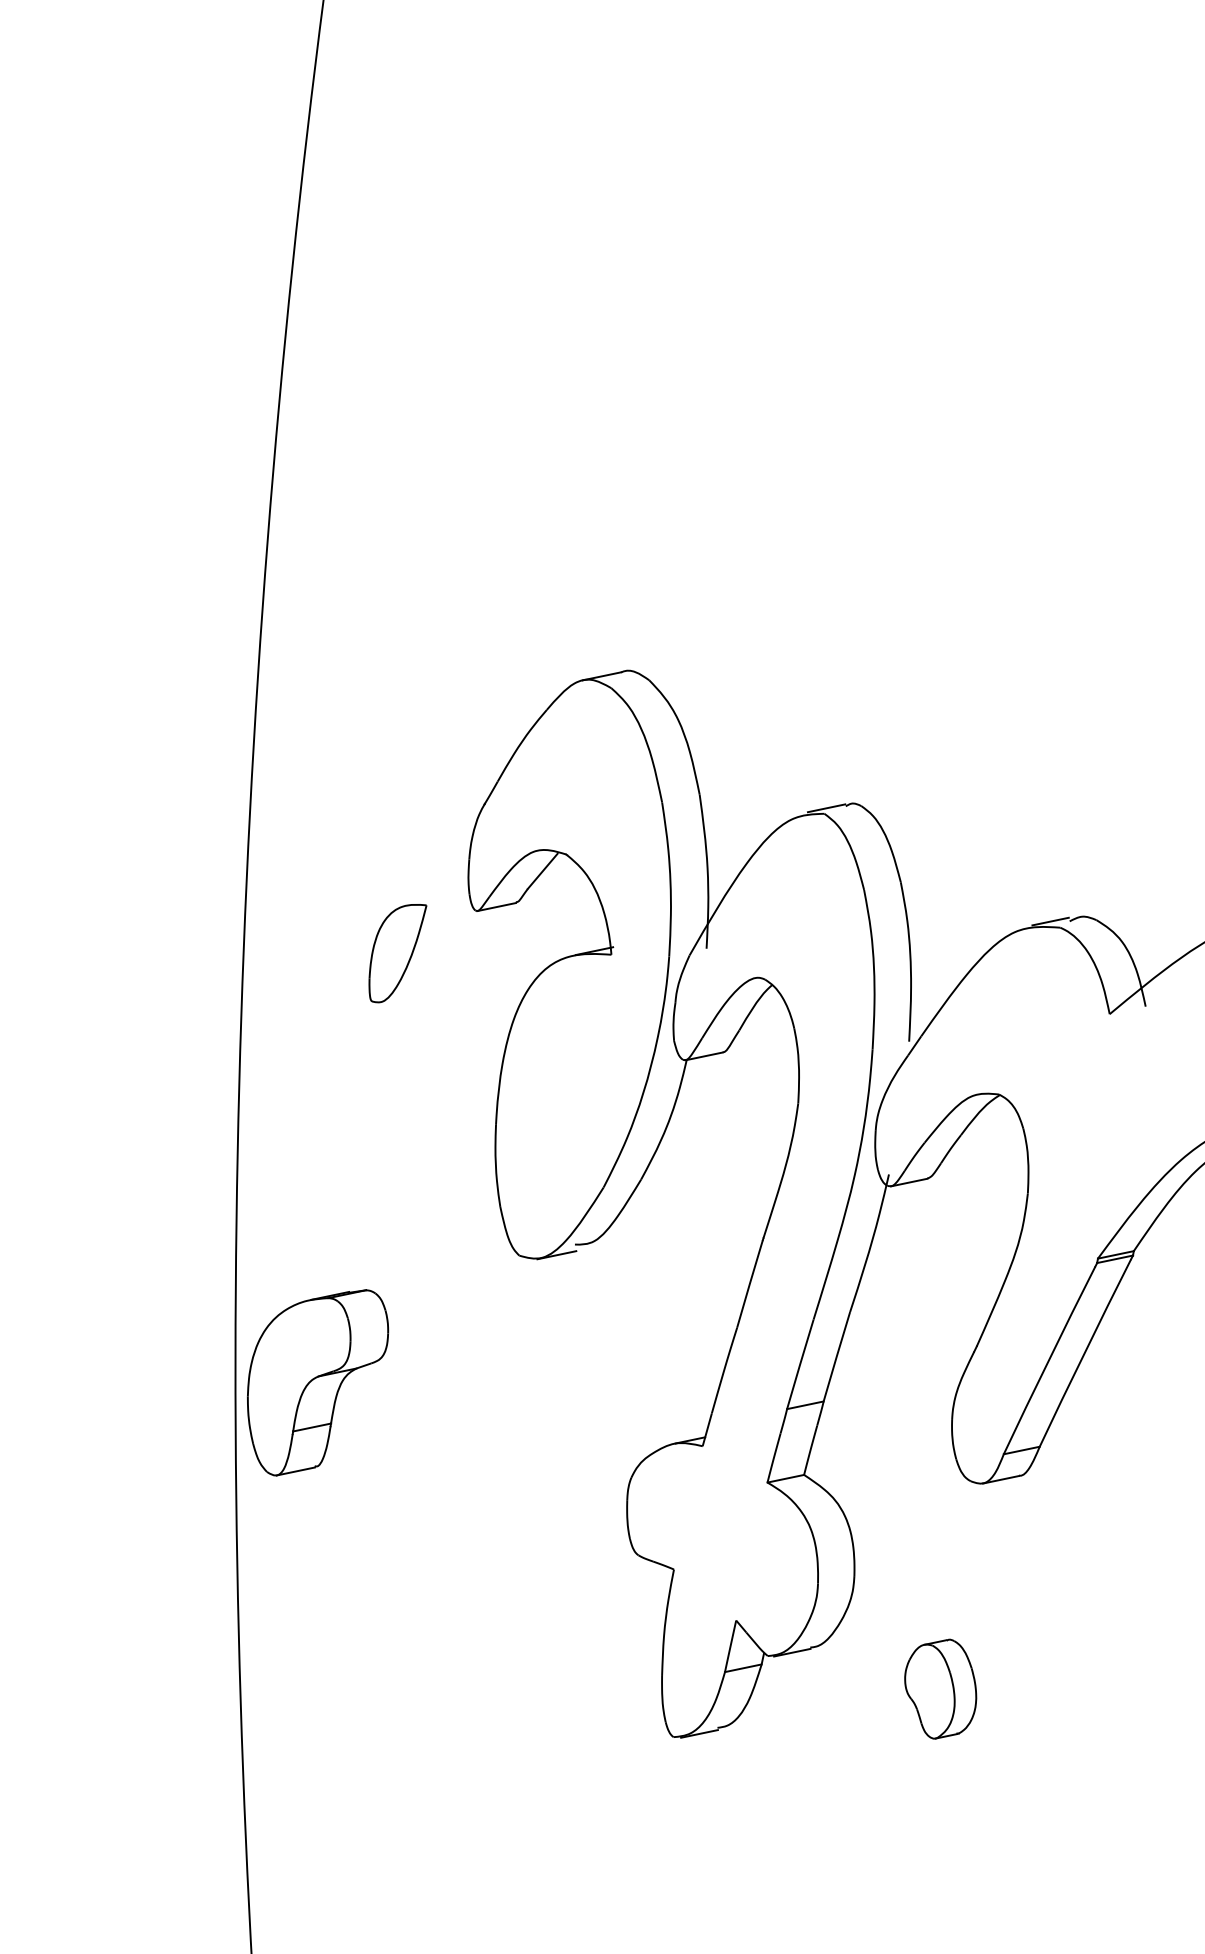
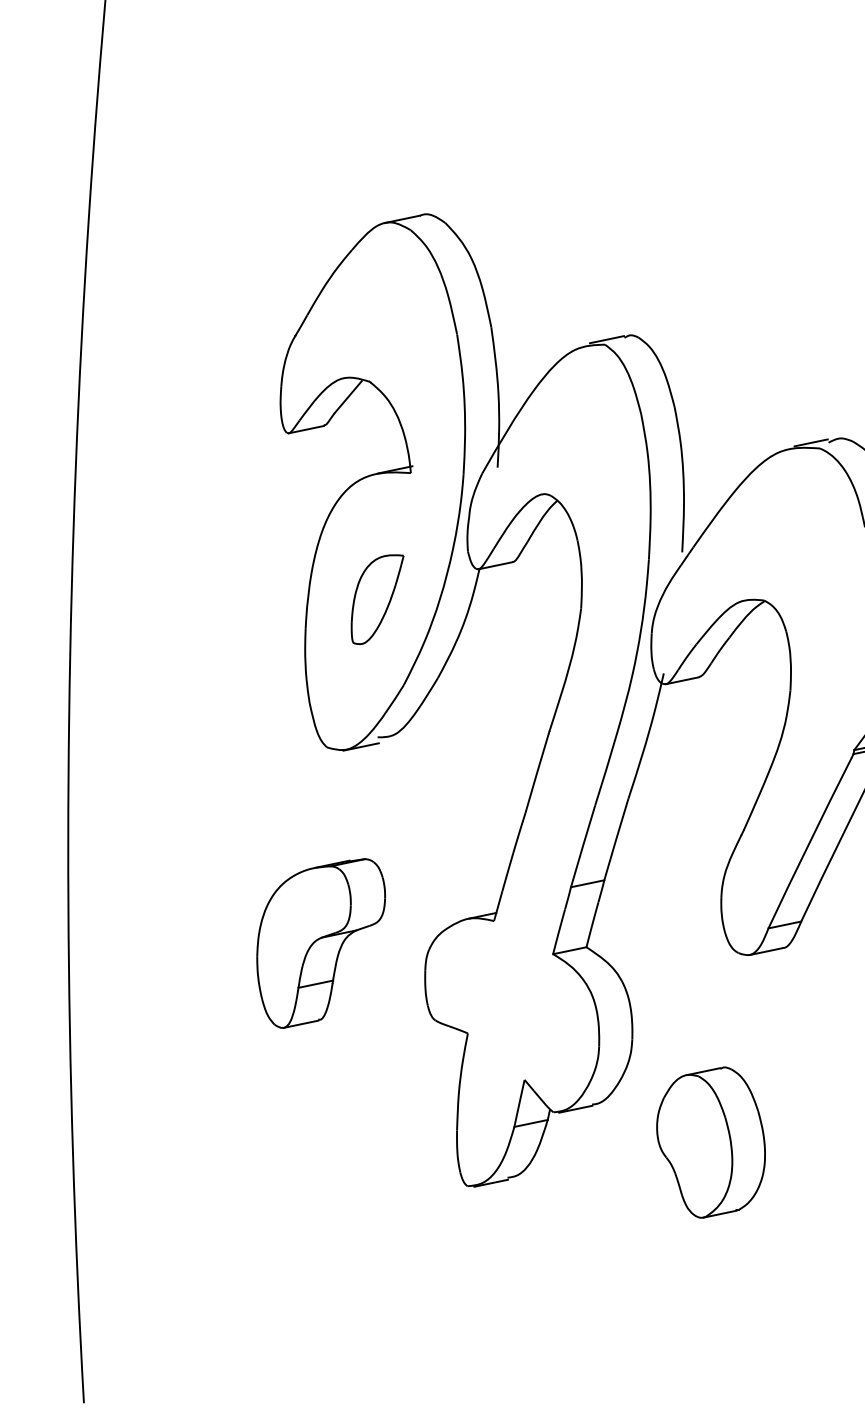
part: (397, 953) -> (377, 599), moved
part: (318, 1382) -> (321, 943), moved
part: (940, 1688) -> (710, 1141), size x1.67

